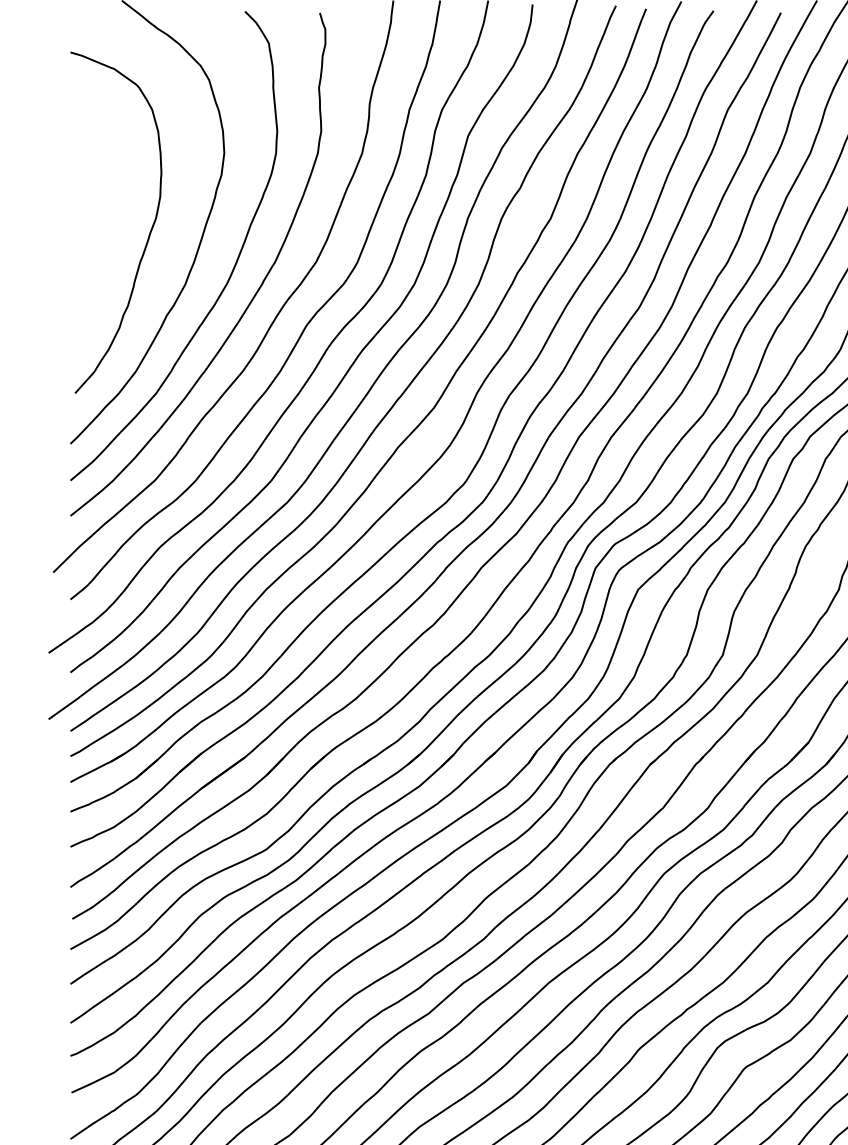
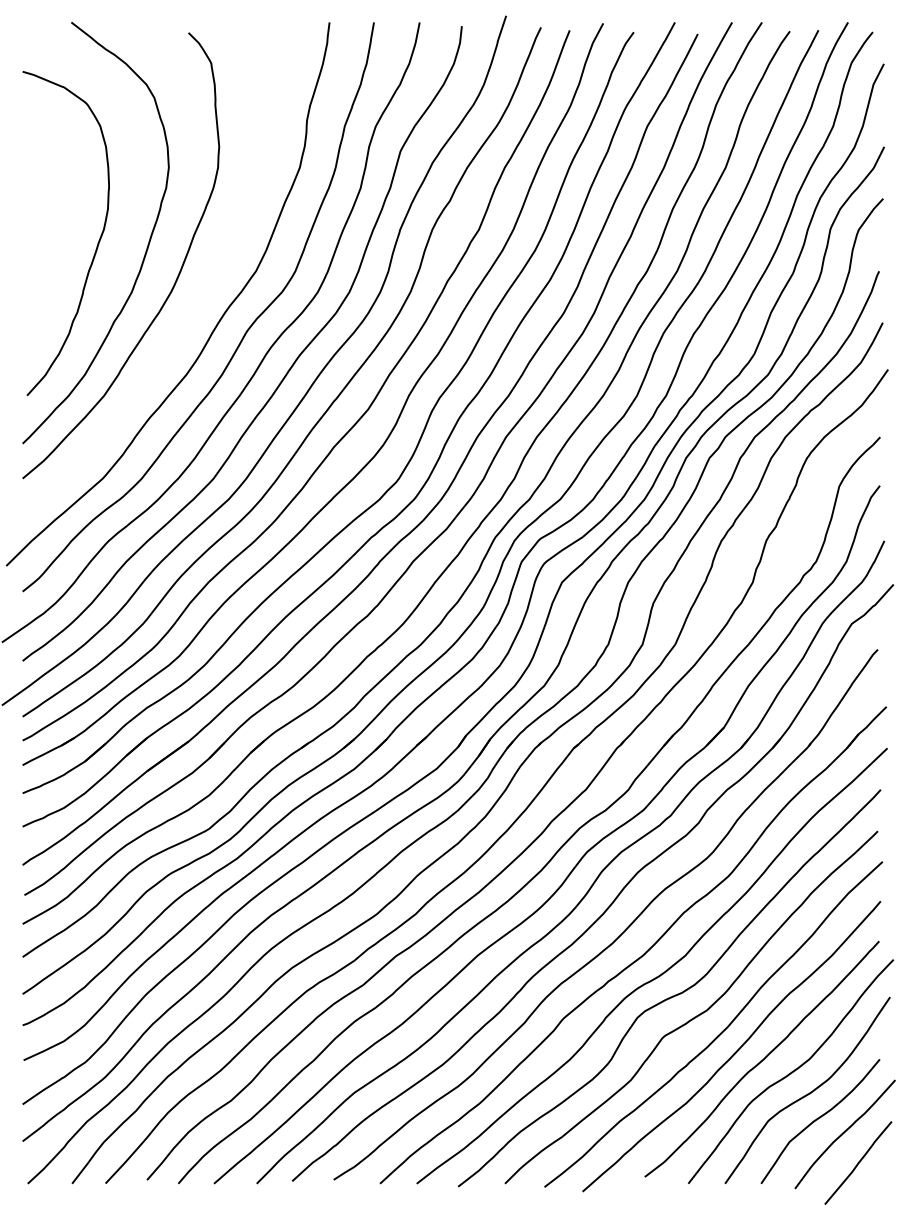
curve: (252, 297) -> (195, 304), removed

